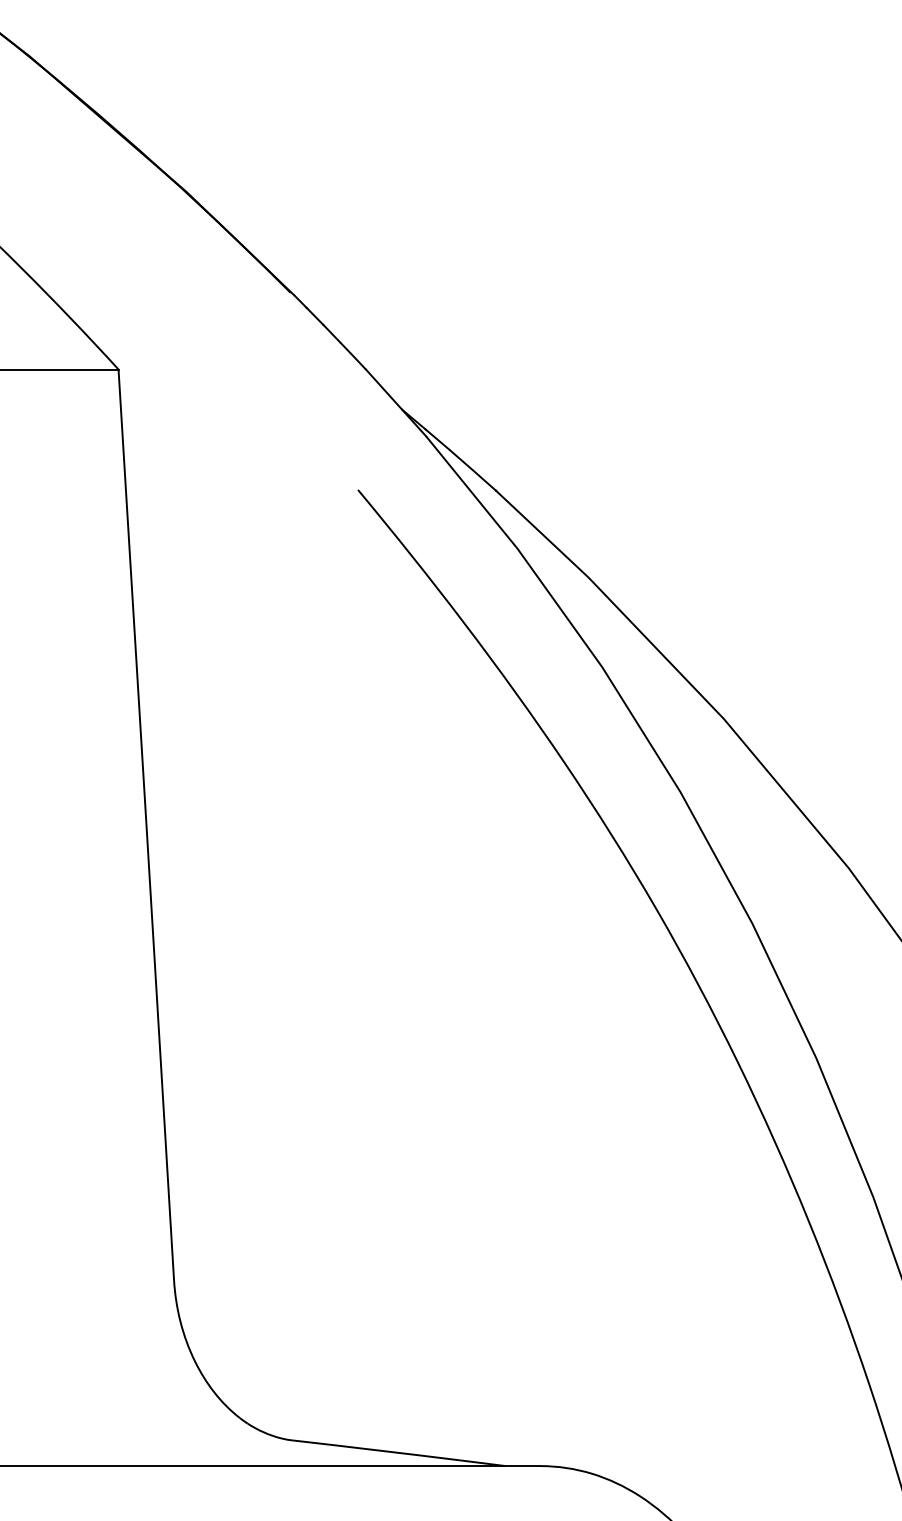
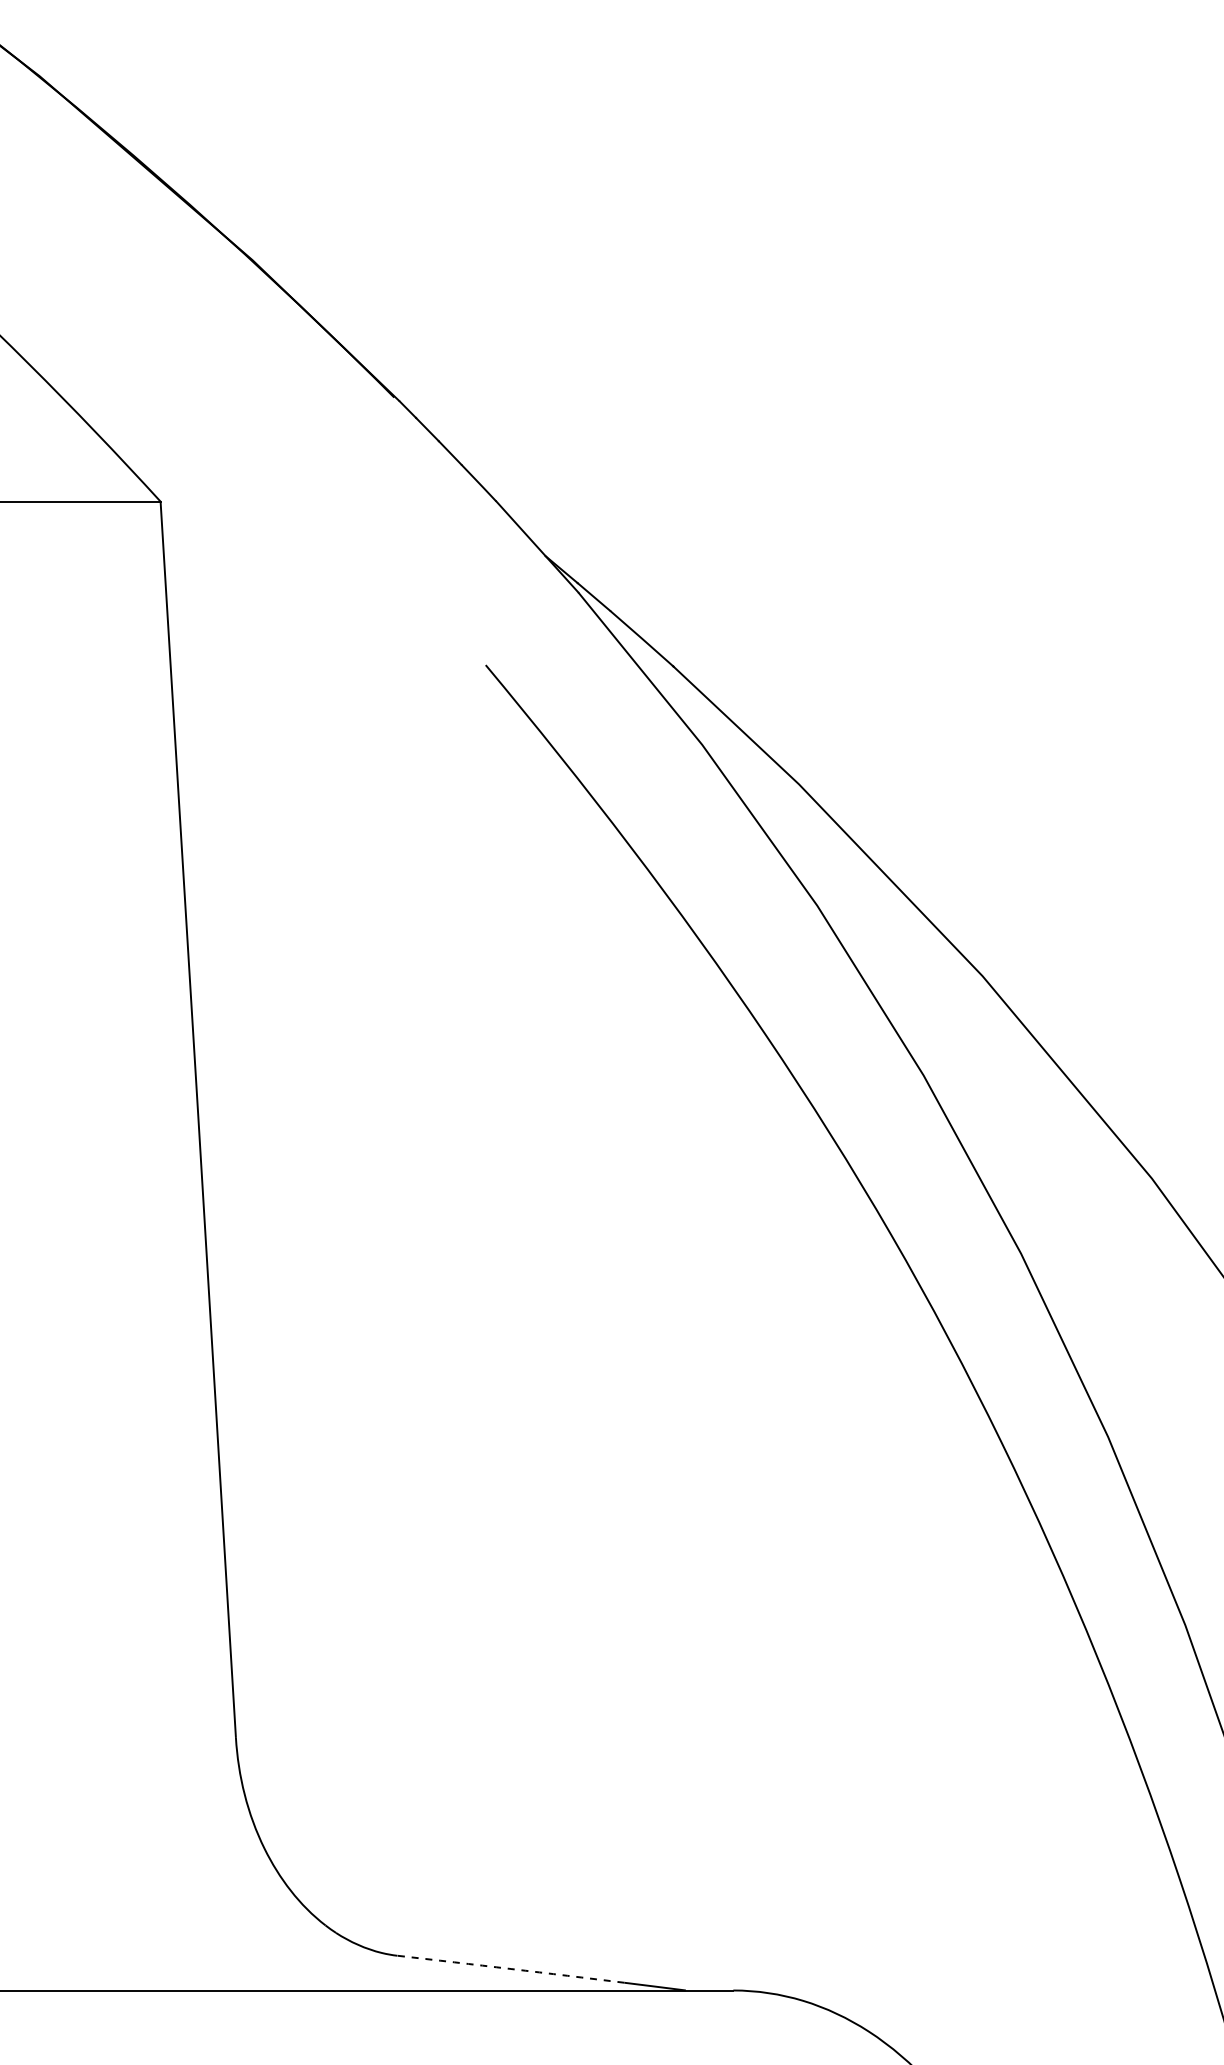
arc: (376, 1450) -> (511, 1969), solid -> dashed

